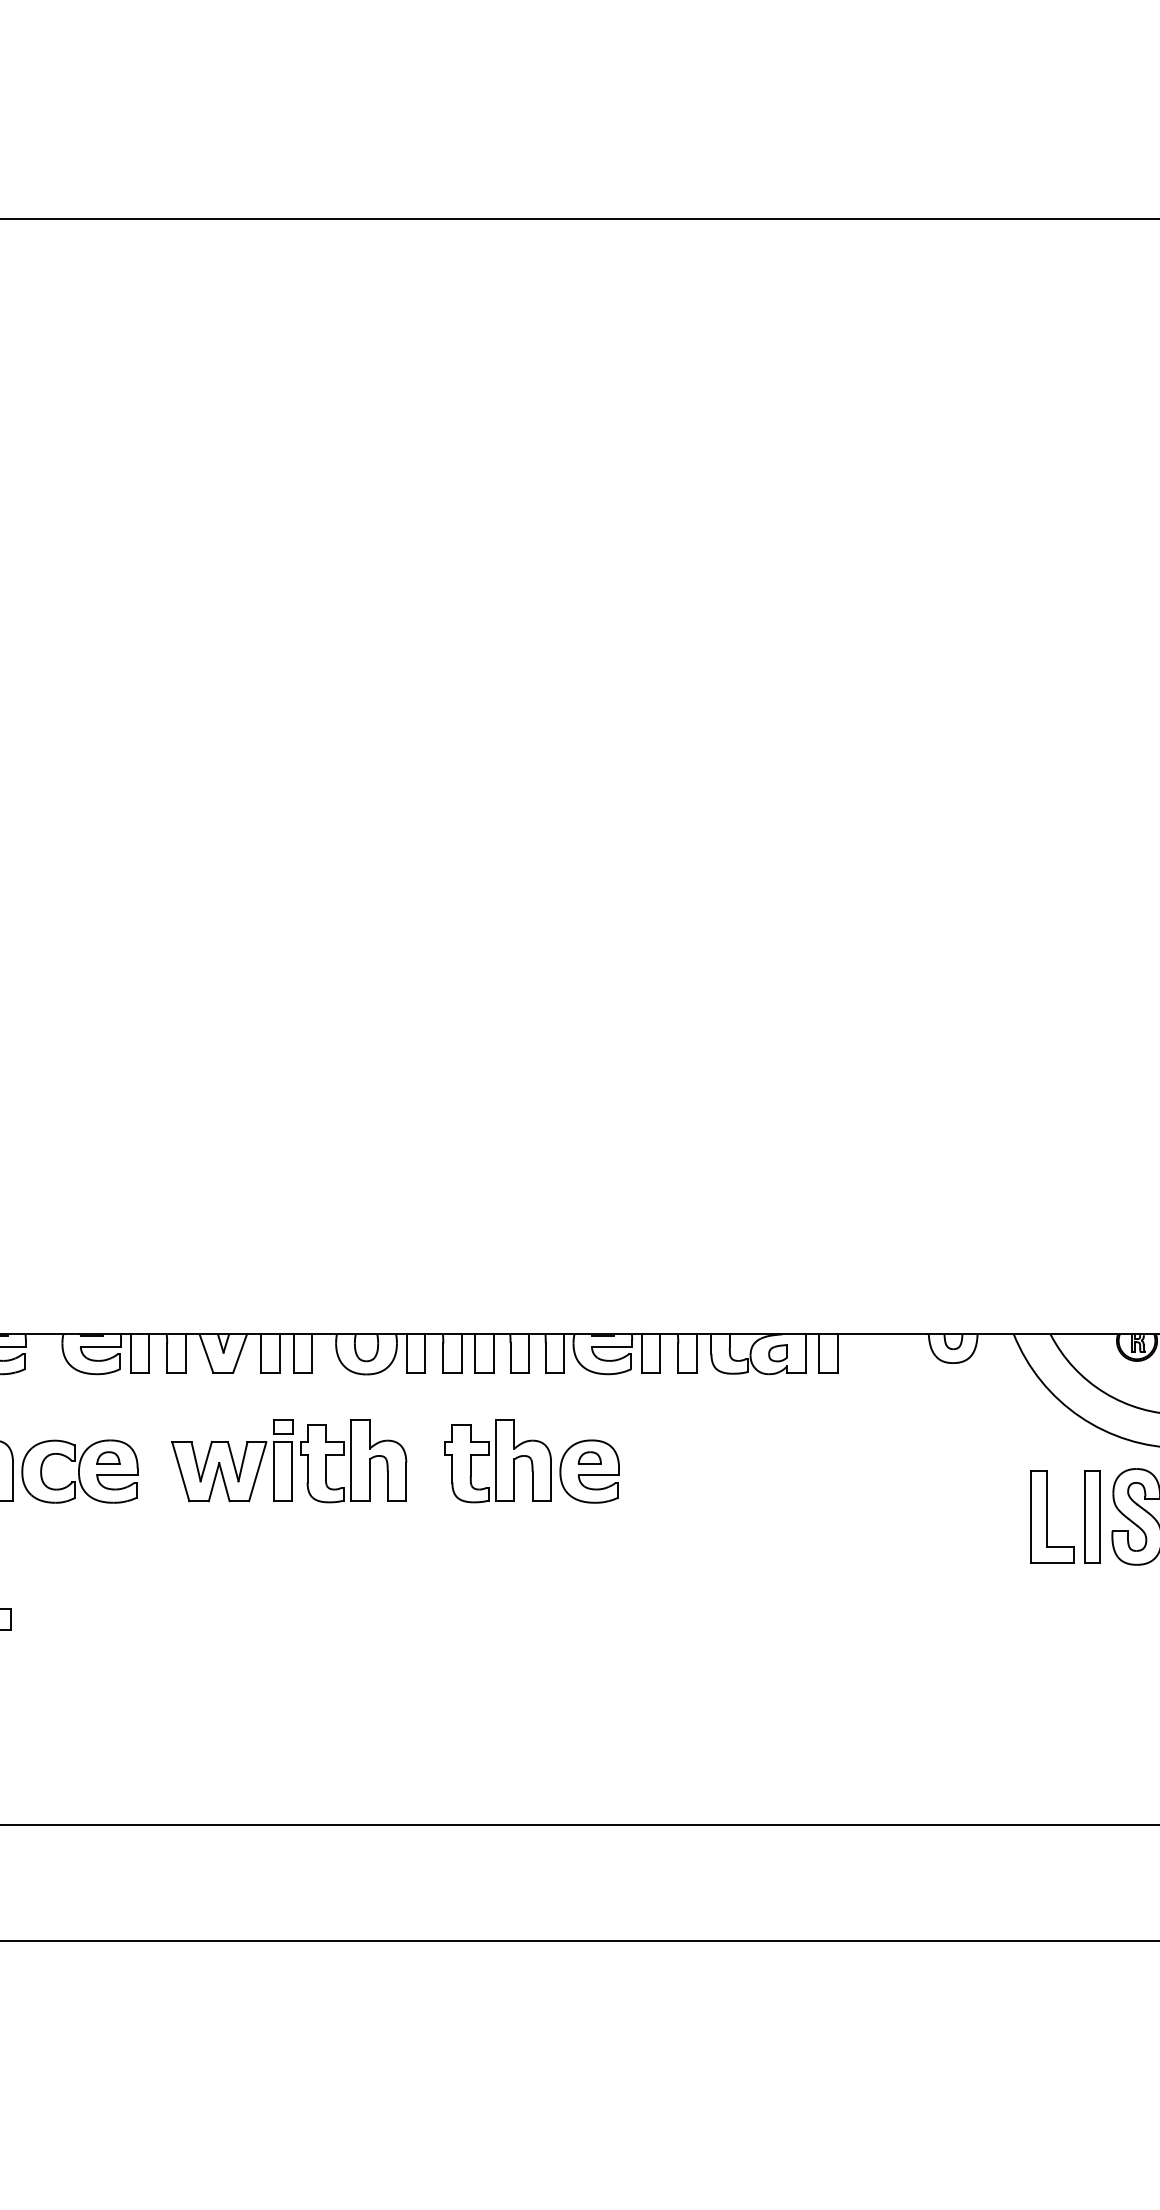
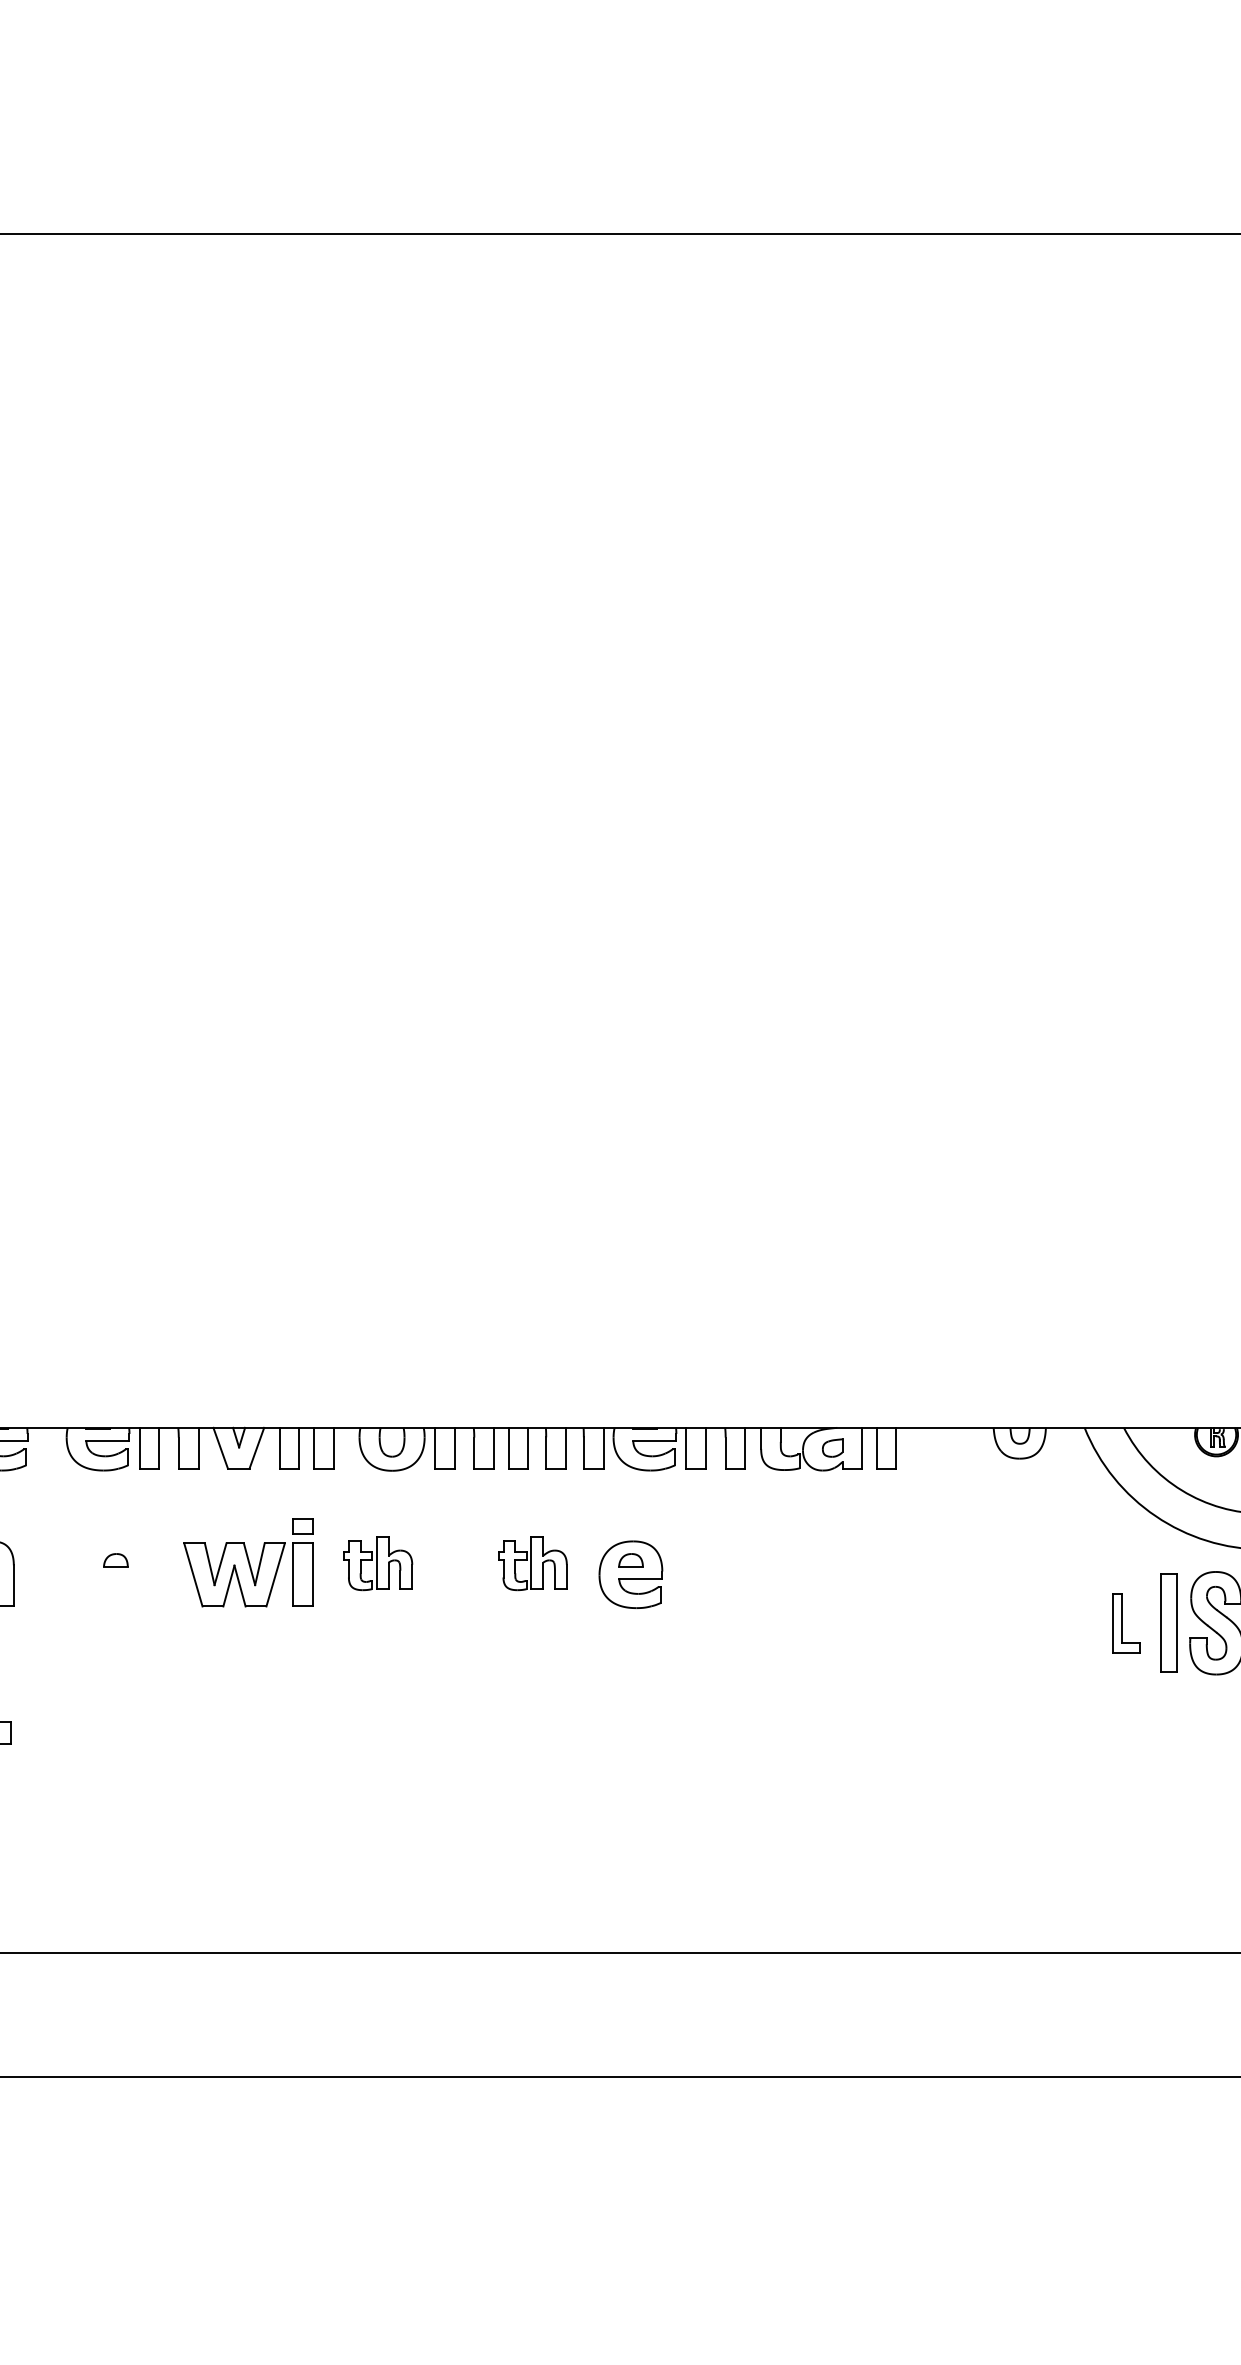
part: (353, 1461) -> (378, 1563), size x0.6
part: (497, 1461) -> (532, 1563), size x0.6
part: (79, 1471) -> (84, 1574), removed
part: (1052, 1516) -> (1126, 1622), size x0.6

